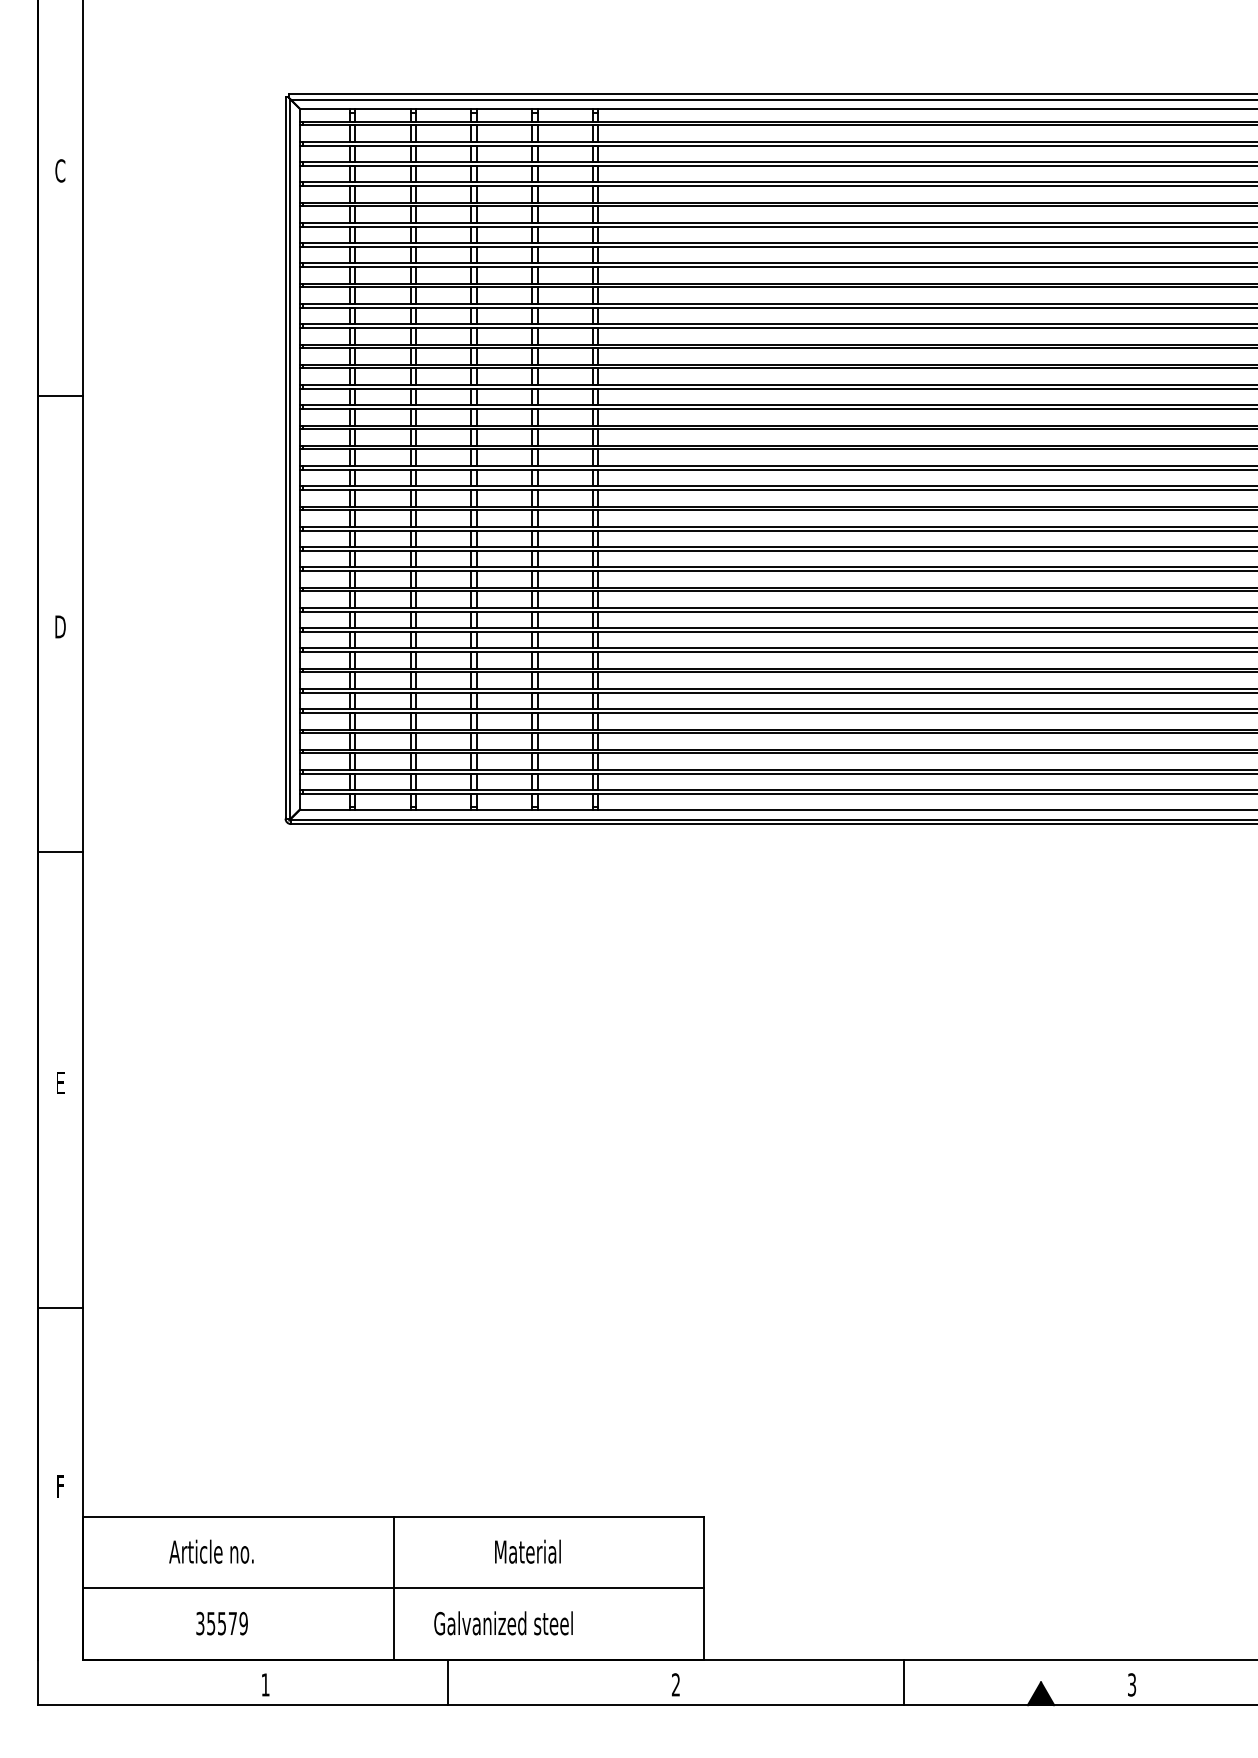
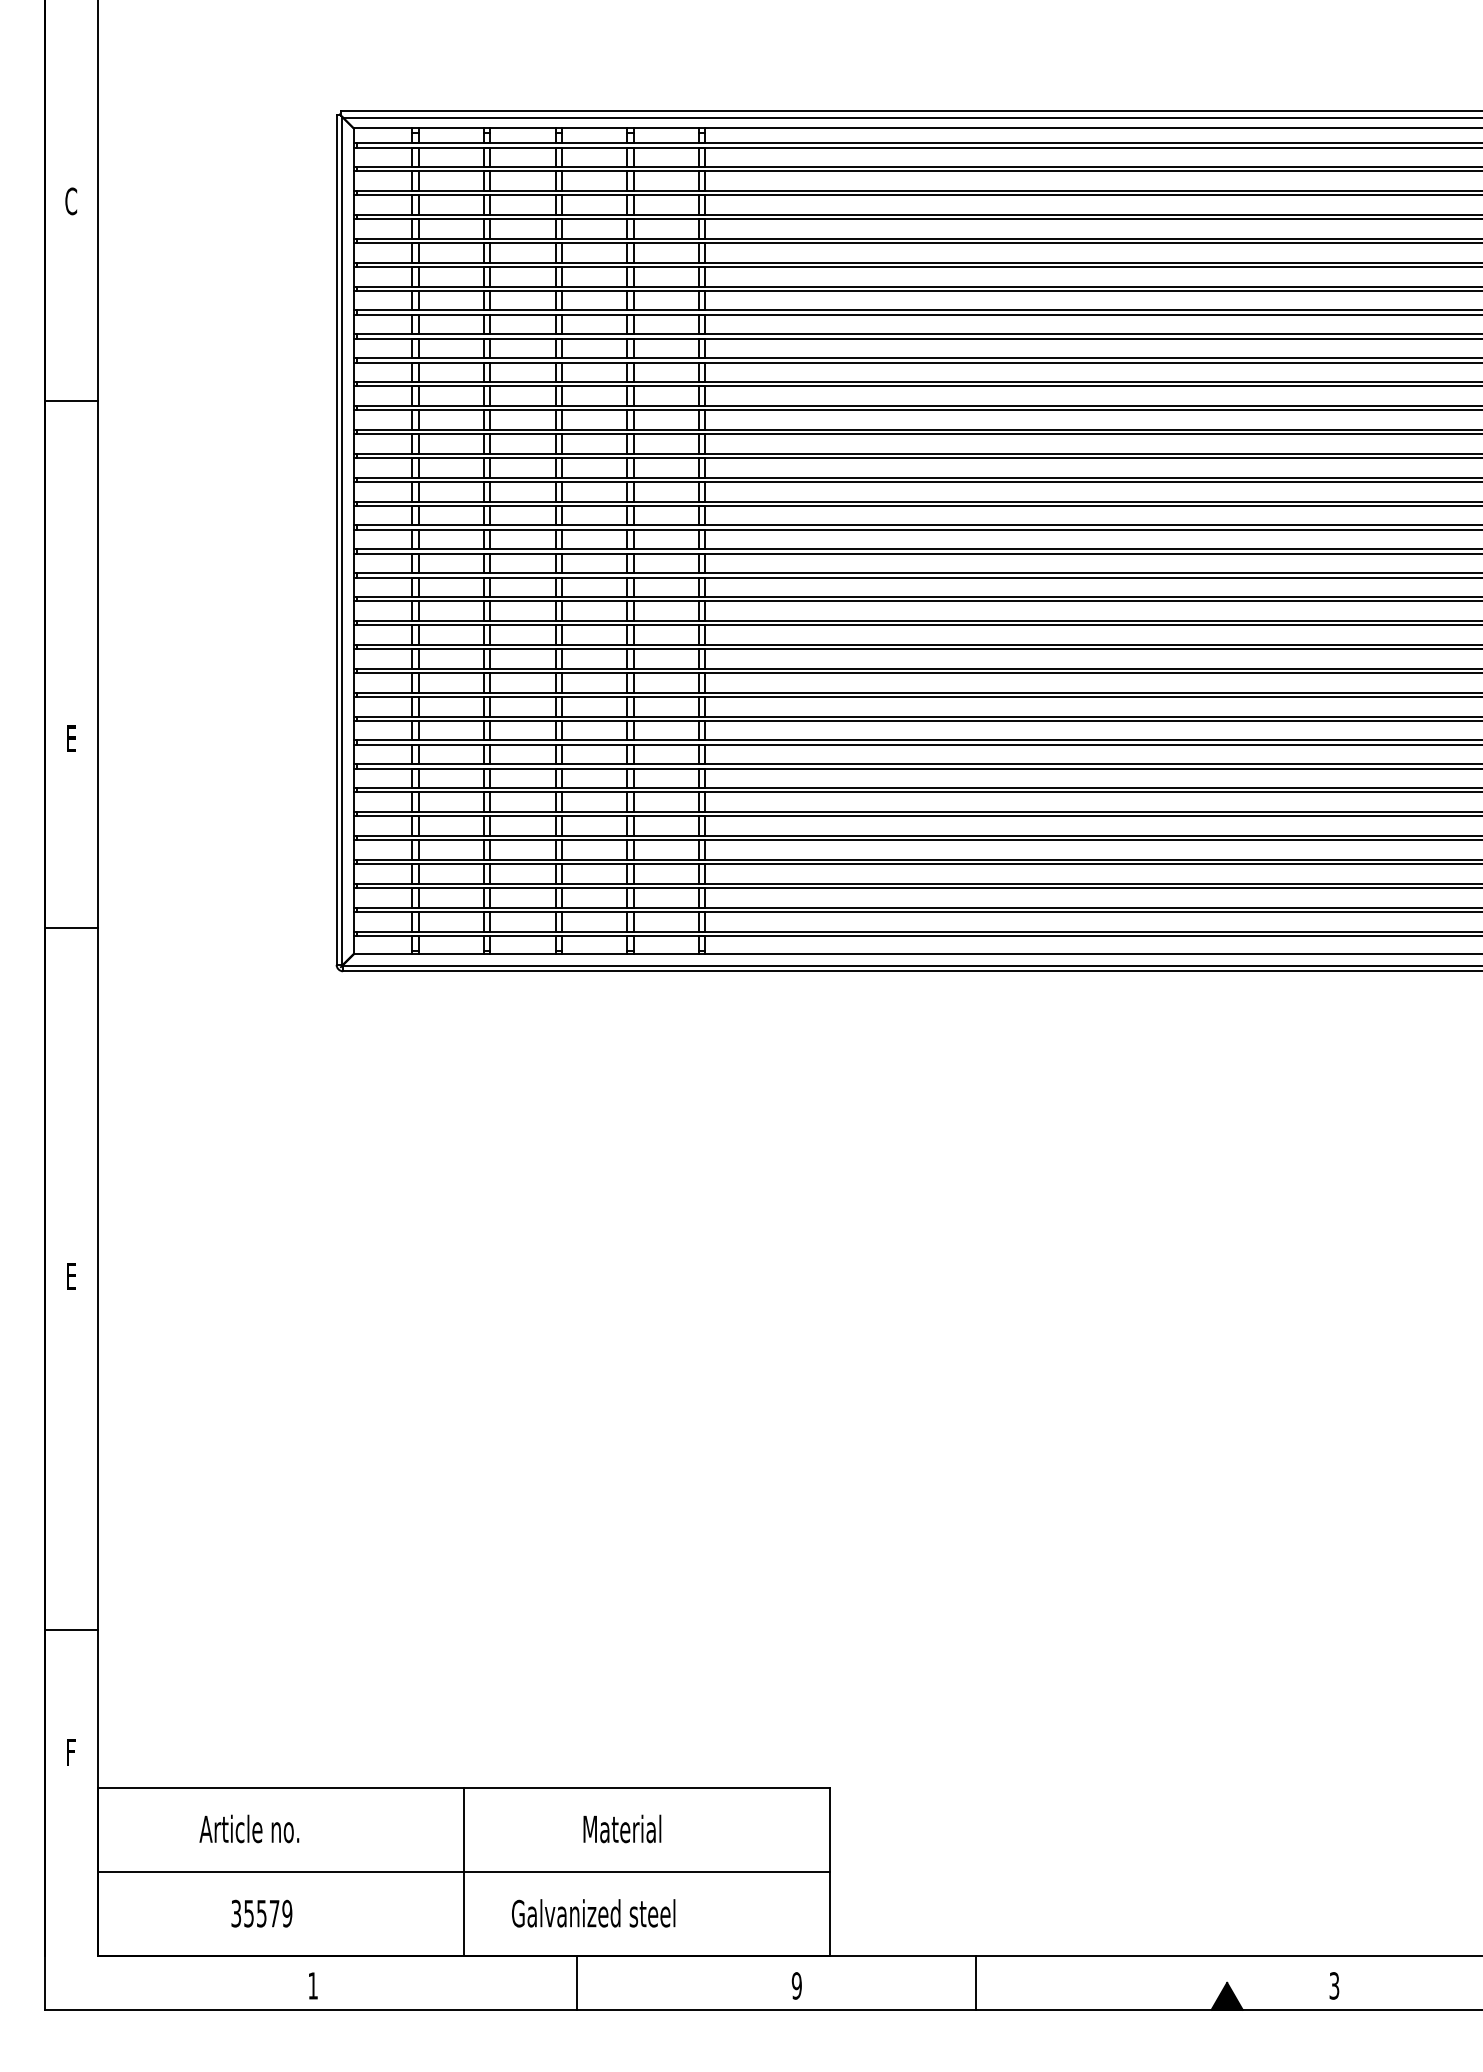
line: (60, 396) -> (71, 401), moved
text: (60, 626) -> (71, 738), D -> E
line: (60, 852) -> (71, 927), moved
line: (60, 1308) -> (71, 1630), moved
line: (448, 1682) -> (577, 1982), moved
line: (903, 1682) -> (975, 1982), moved
text: (675, 1684) -> (796, 1985), 2 -> 9

